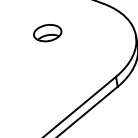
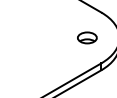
part: (47, 32) -> (87, 37), moved

